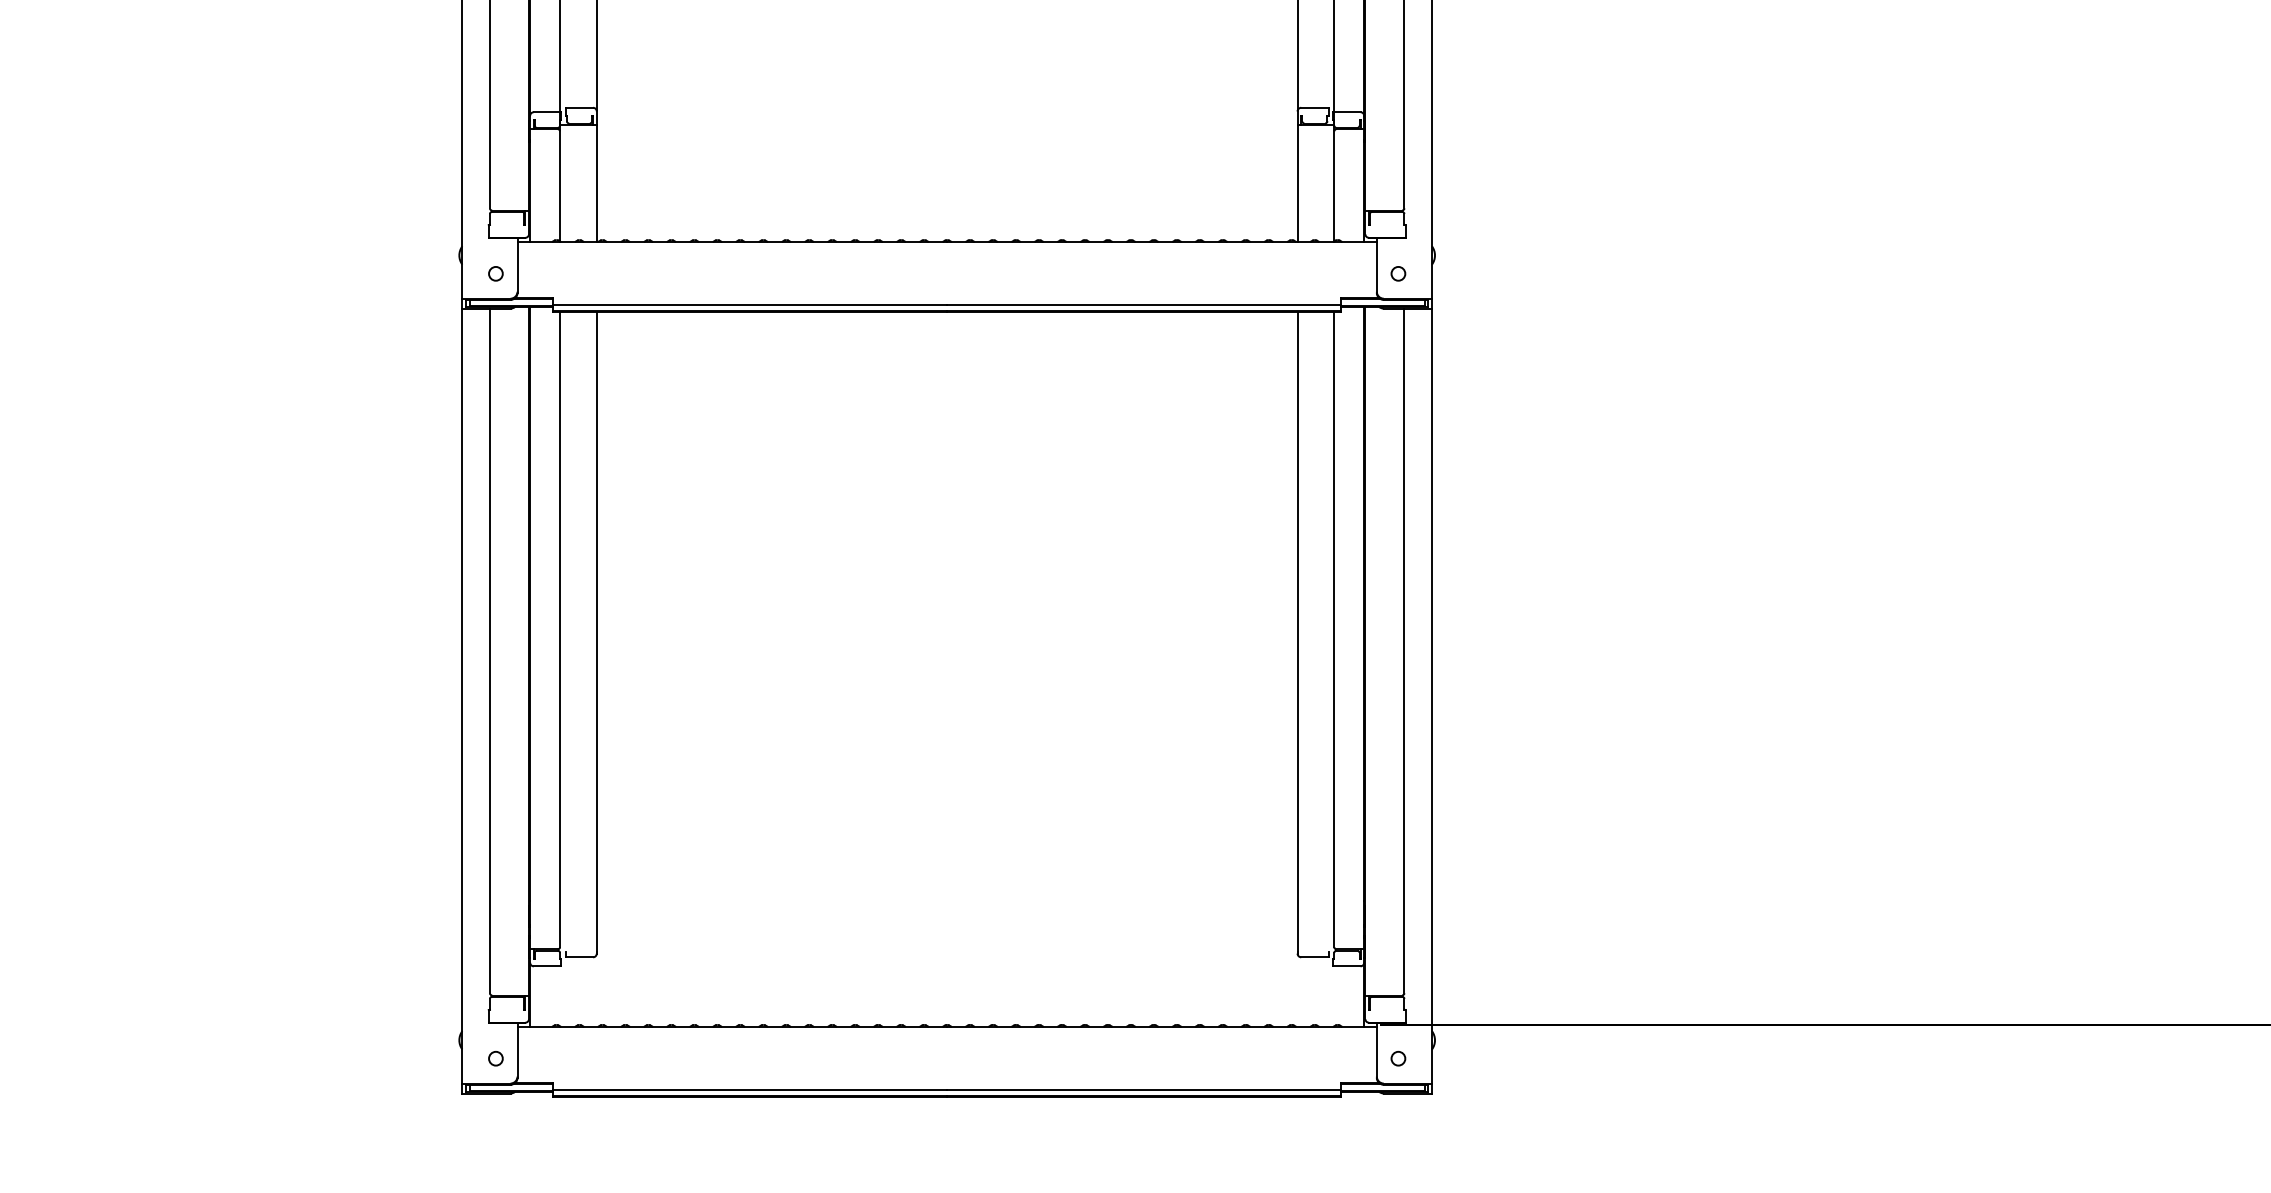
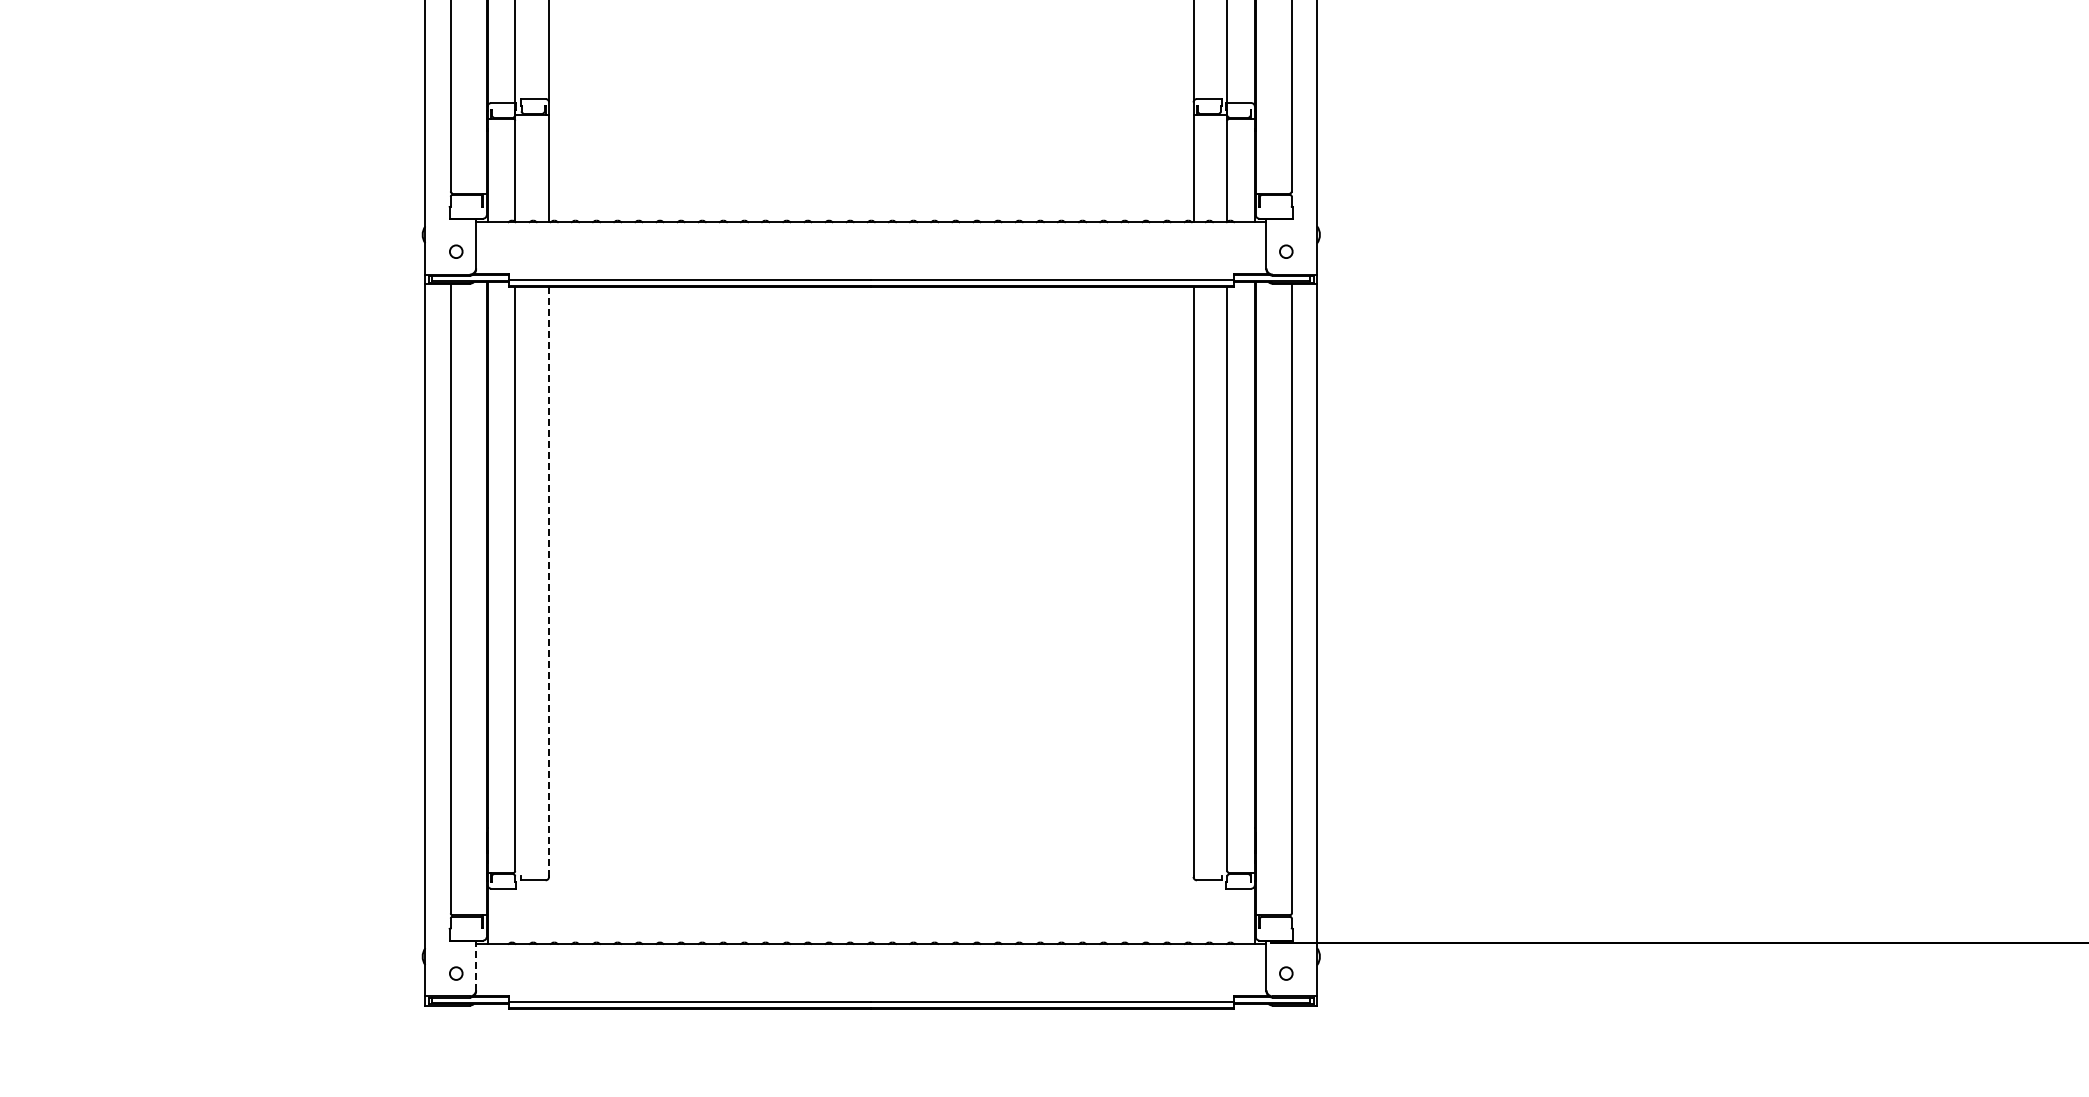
line: (597, 633) -> (549, 582), solid -> dashed
line: (517, 1049) -> (476, 965), solid -> dashed

